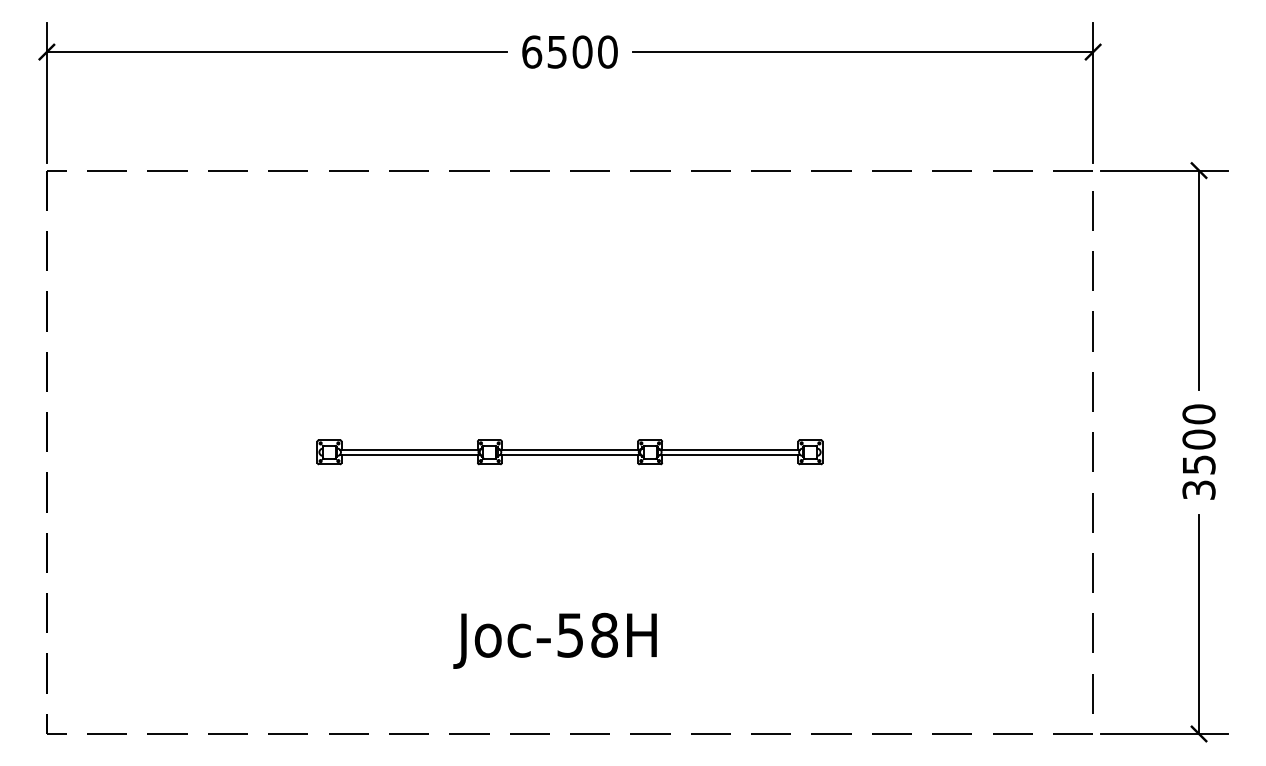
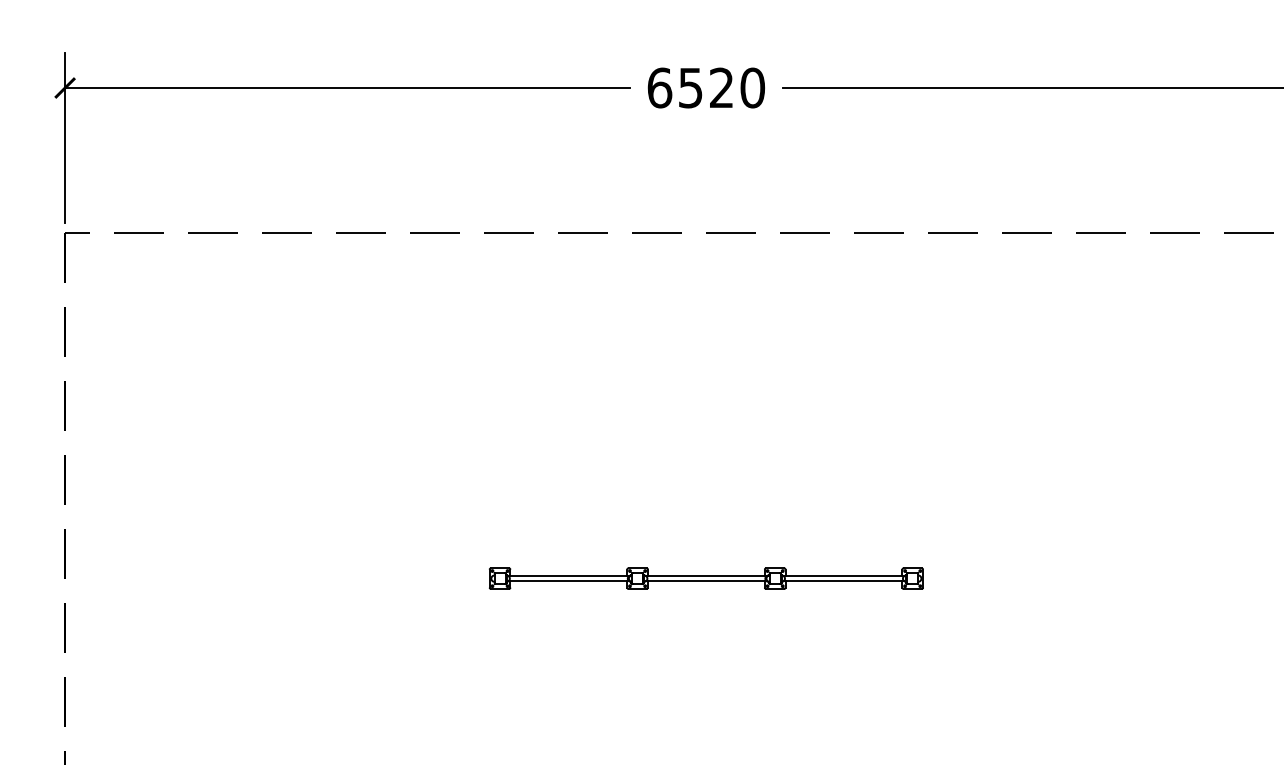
text: (582, 51) -> (721, 87), 6500 -> 6520
part: (569, 452) -> (705, 578), size x0.7

